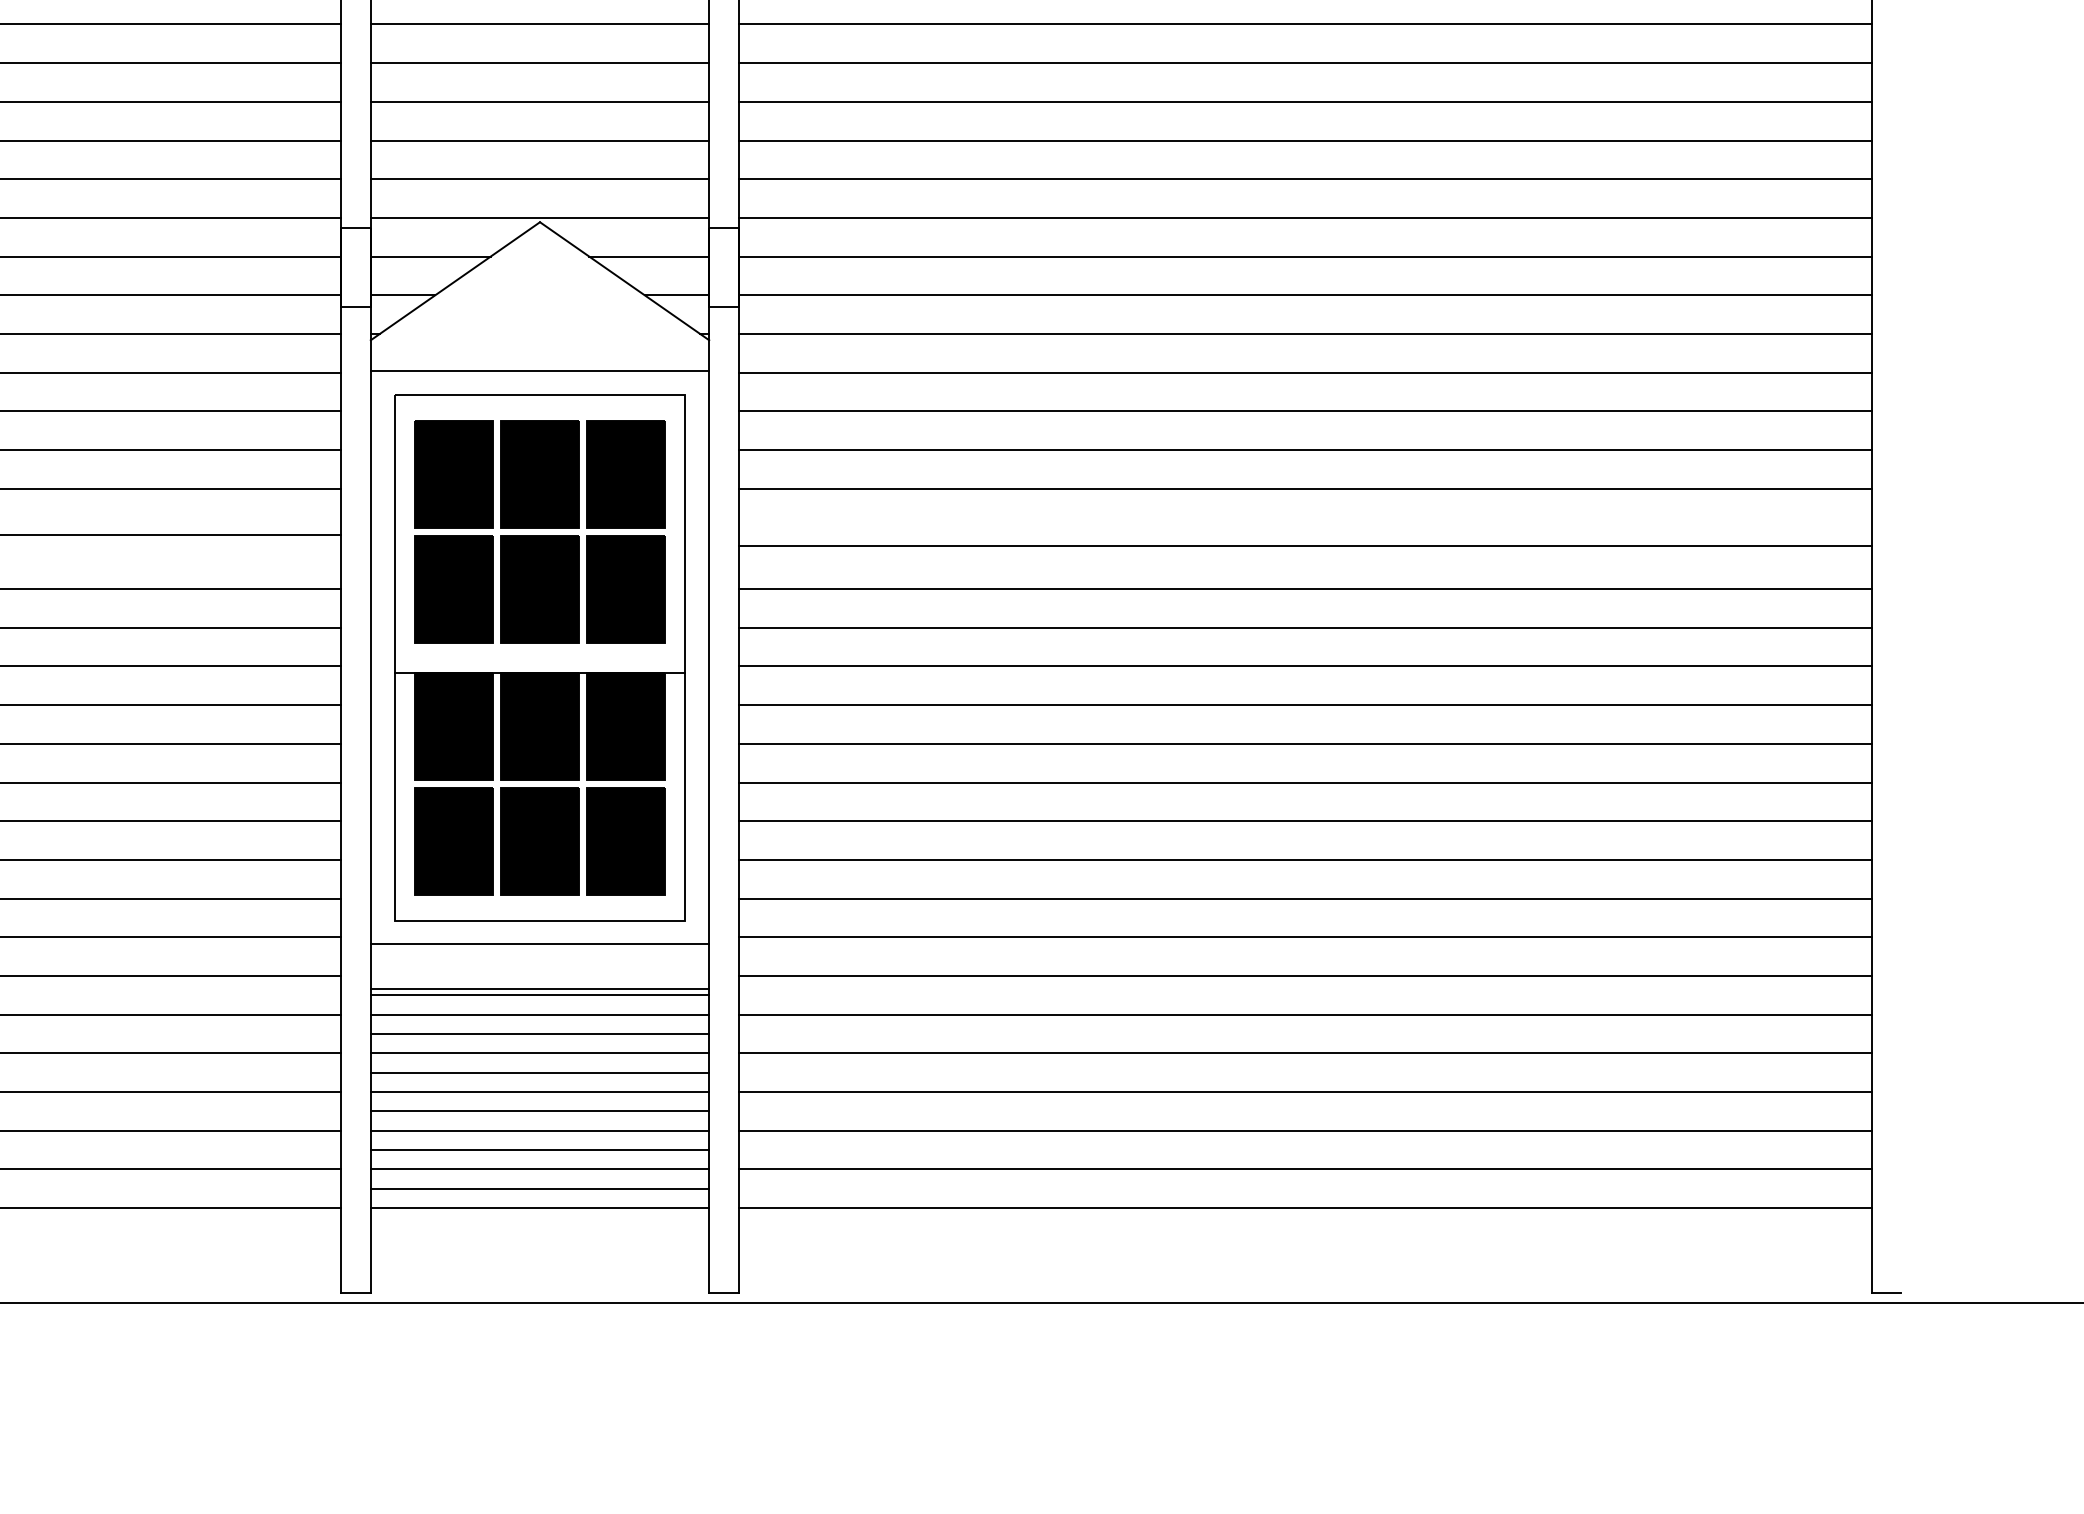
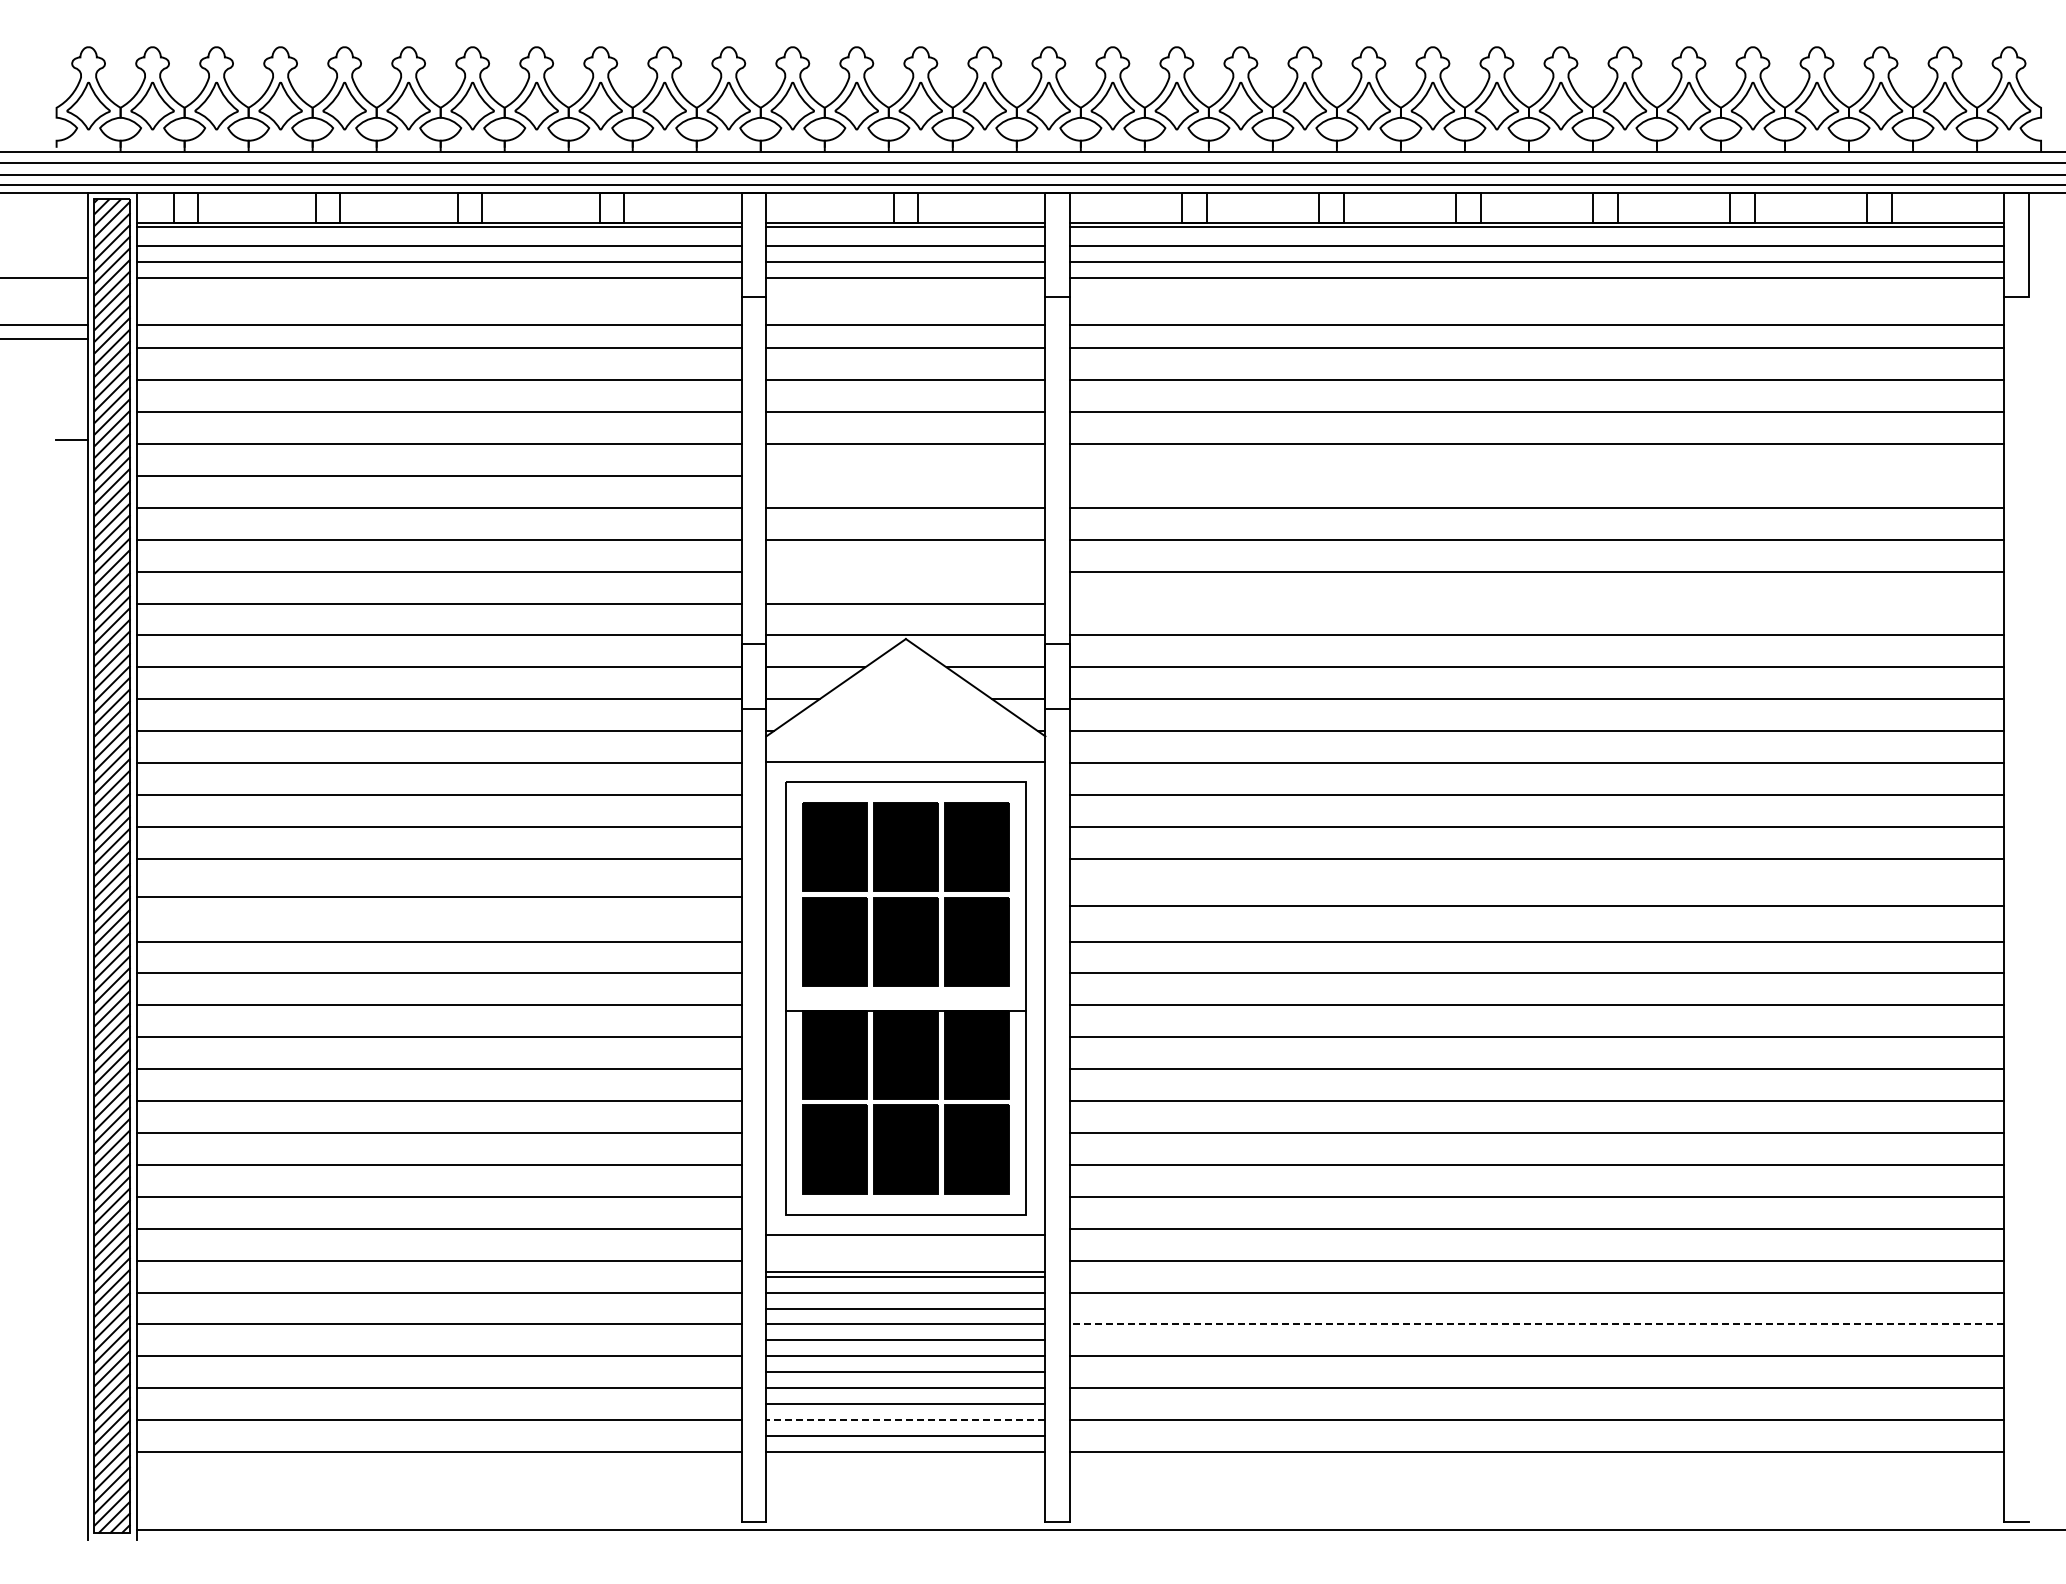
line: (539, 23) -> (905, 475), removed
line: (1305, 23) -> (1537, 475), removed
line: (539, 140) -> (905, 571), removed
line: (1305, 179) -> (1537, 603), removed
line: (1305, 1053) -> (1537, 1324), solid -> dashed
line: (539, 1169) -> (905, 1420), solid -> dashed

